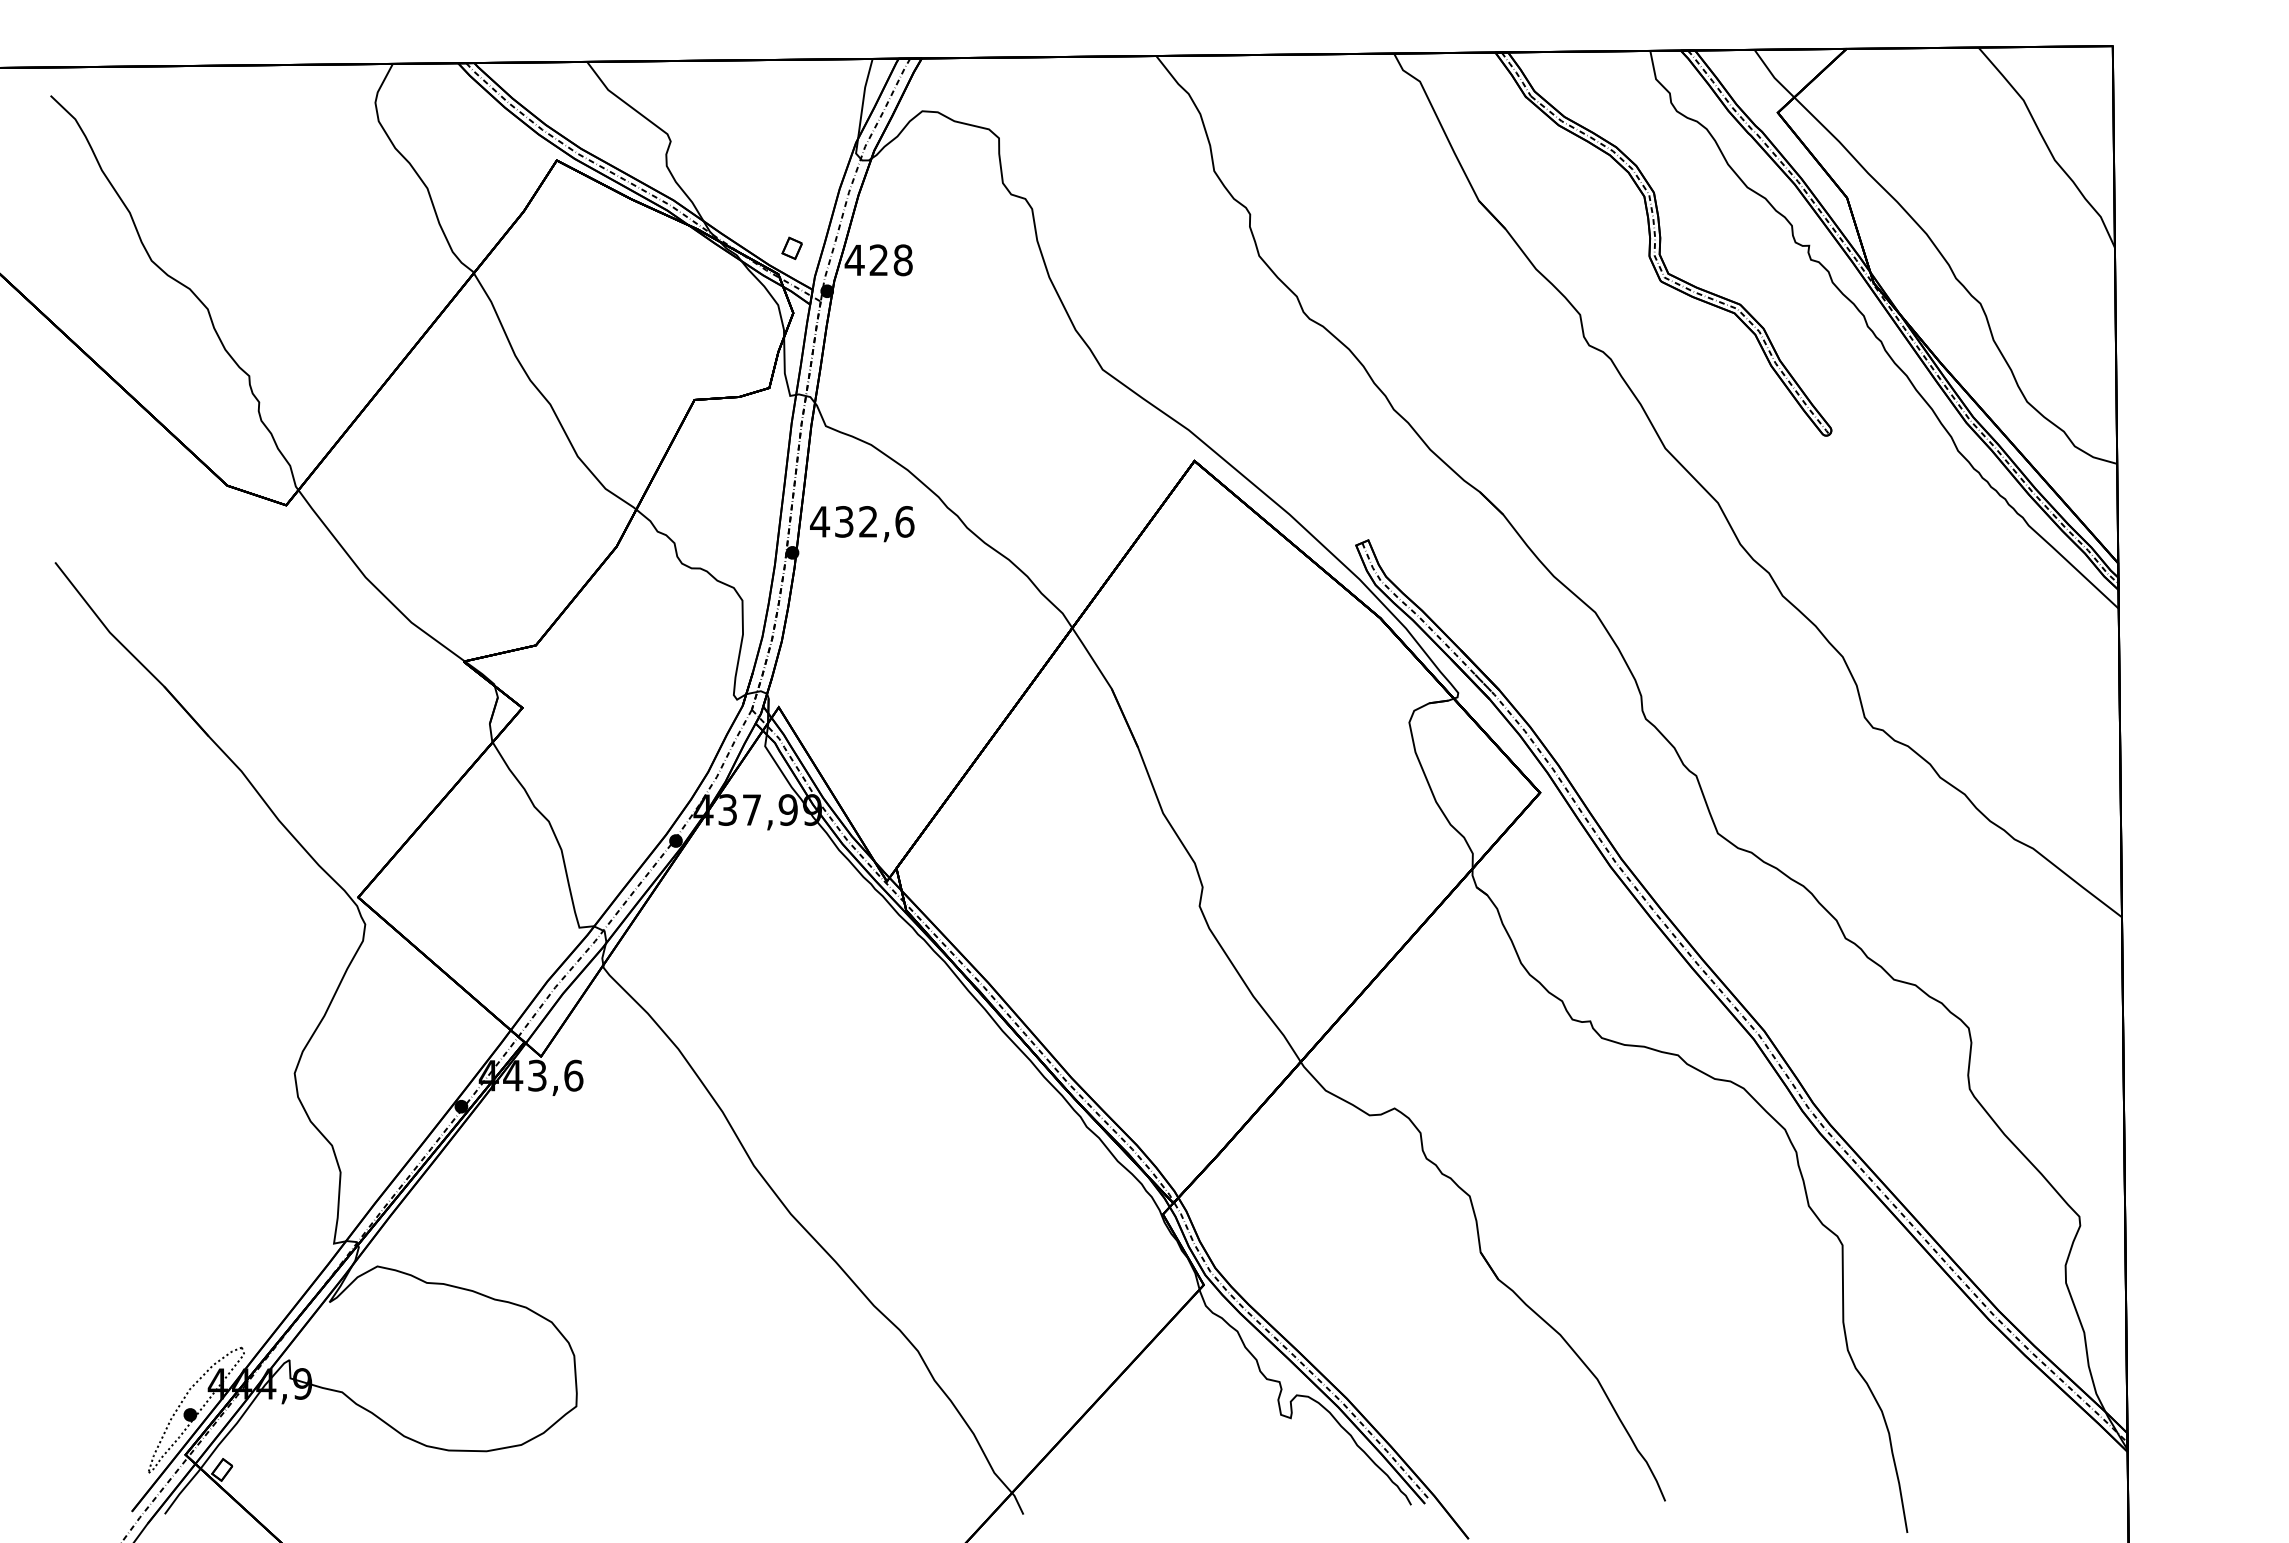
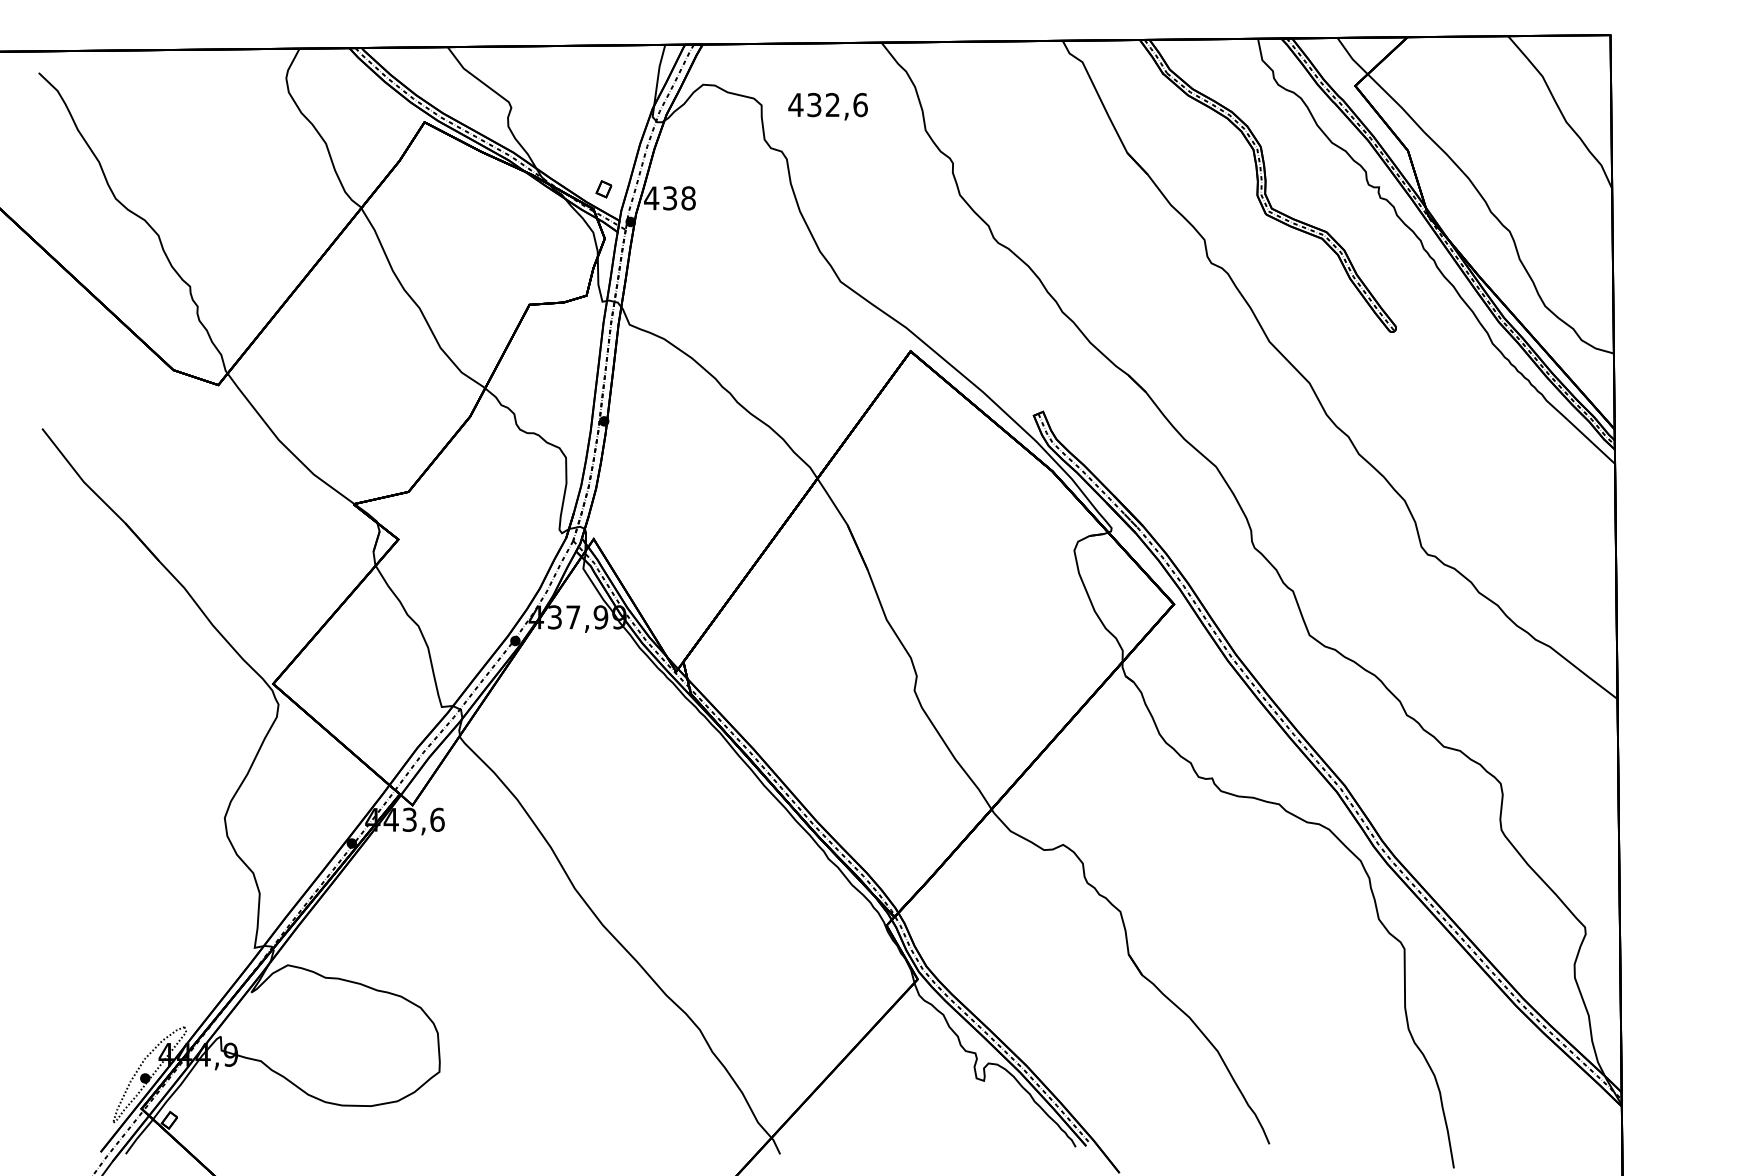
text: (878, 260) -> (669, 198), 428 -> 438
text: (862, 524) -> (828, 107), moved

